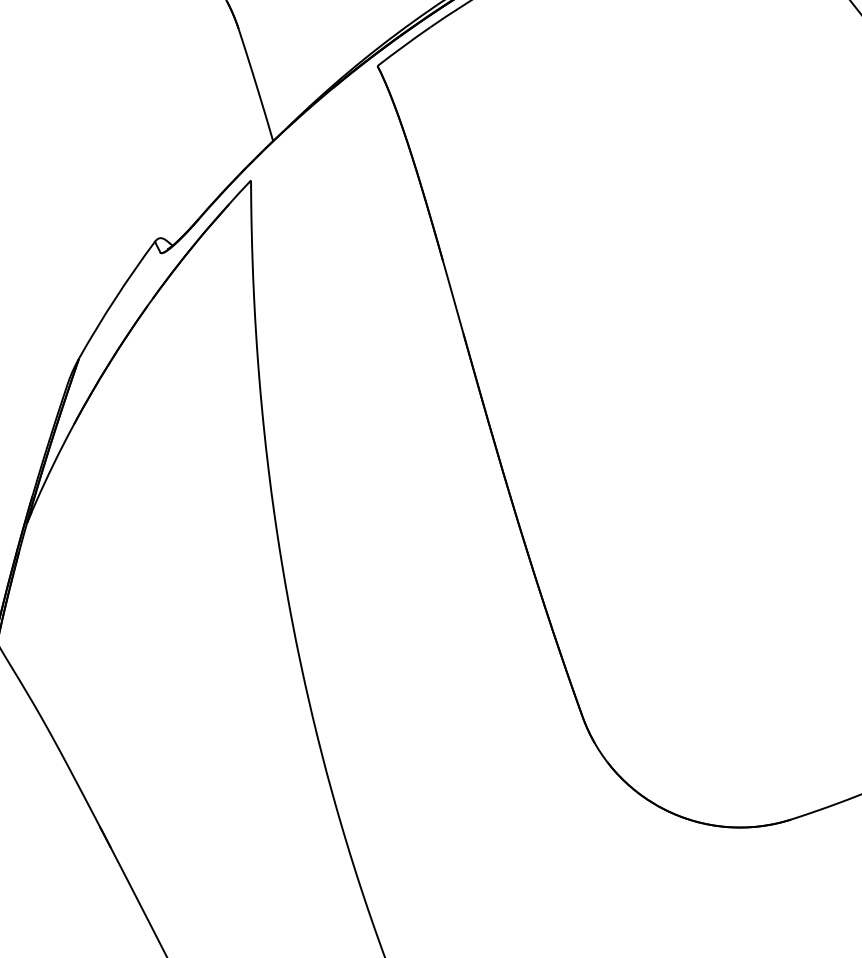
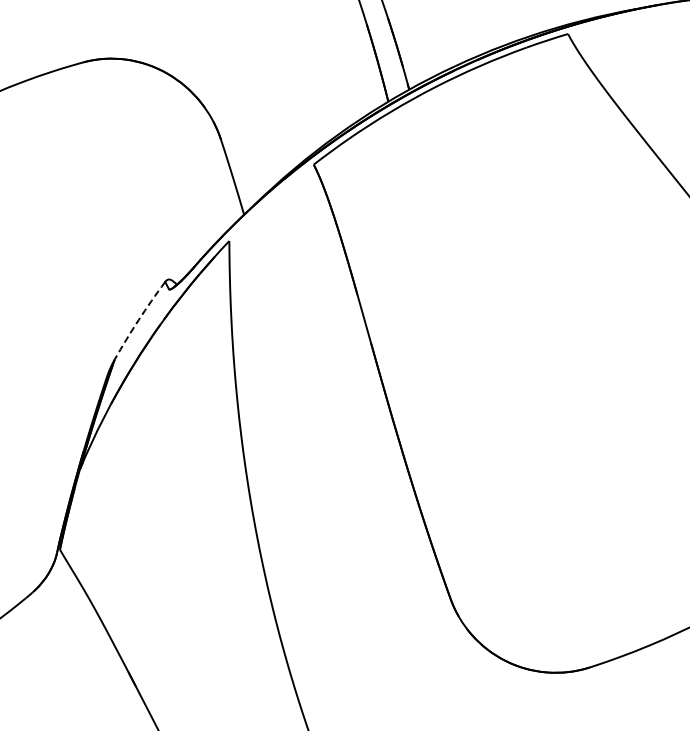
arc: (114, 299) -> (138, 320), solid -> dashed

